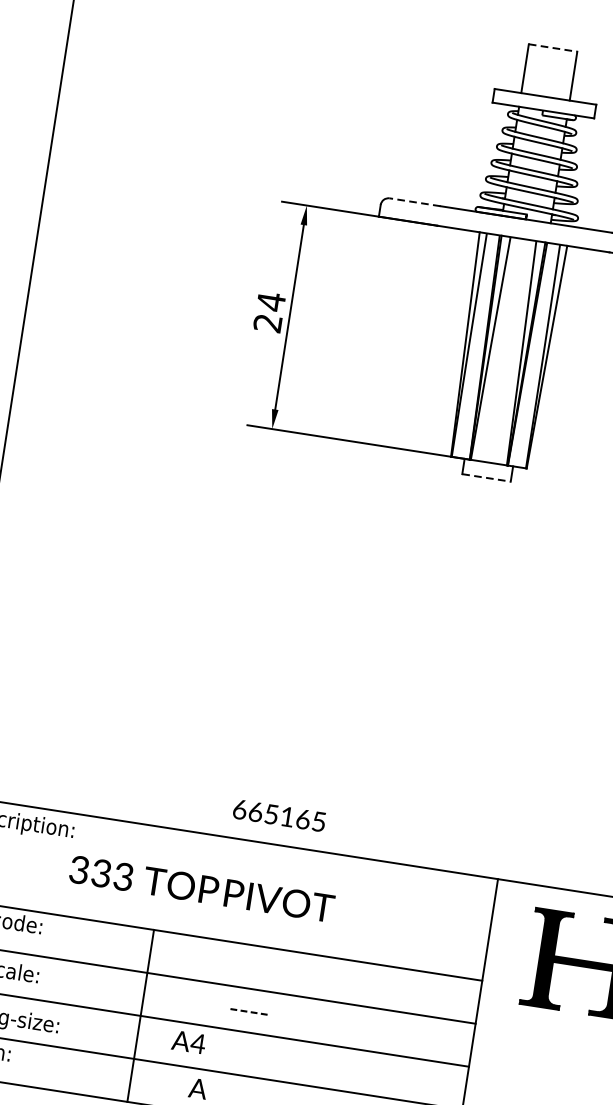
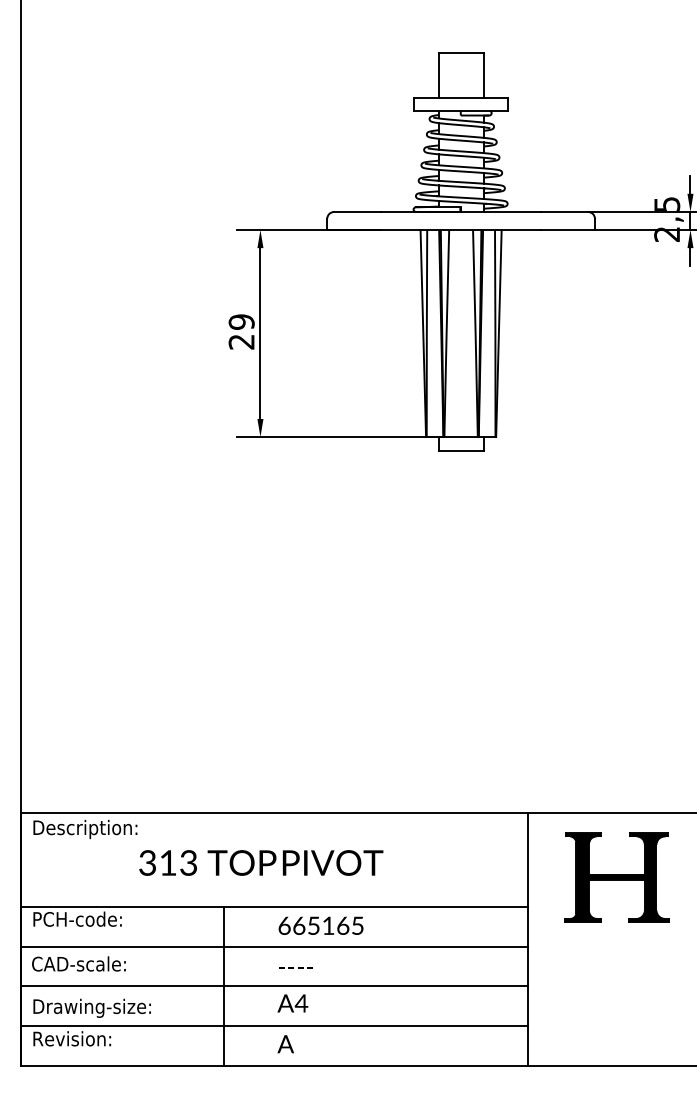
line: (553, 48) -> (461, 53), dashed -> solid
line: (414, 201) -> (357, 211), dashed -> solid
text: (270, 302) -> (241, 322), 24 -> 29
line: (486, 478) -> (461, 451), dashed -> solid
text: (278, 815) -> (320, 925), moved
text: (100, 872) -> (167, 862), 333 -> 313
text: (248, 1011) -> (295, 967), moved
text: (188, 1042) -> (292, 1003), moved

